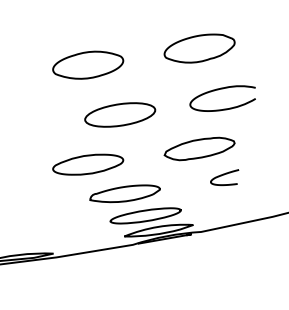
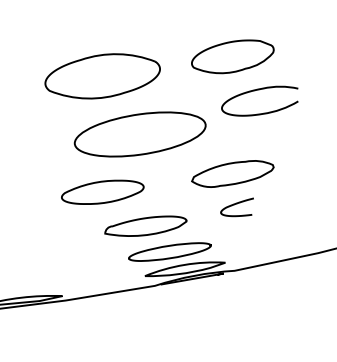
part: (87, 64) -> (102, 75), size x1.4
curve: (222, 89) -> (259, 90), moved
part: (119, 114) -> (139, 133), size x1.6
curve: (222, 175) -> (234, 205), moved

